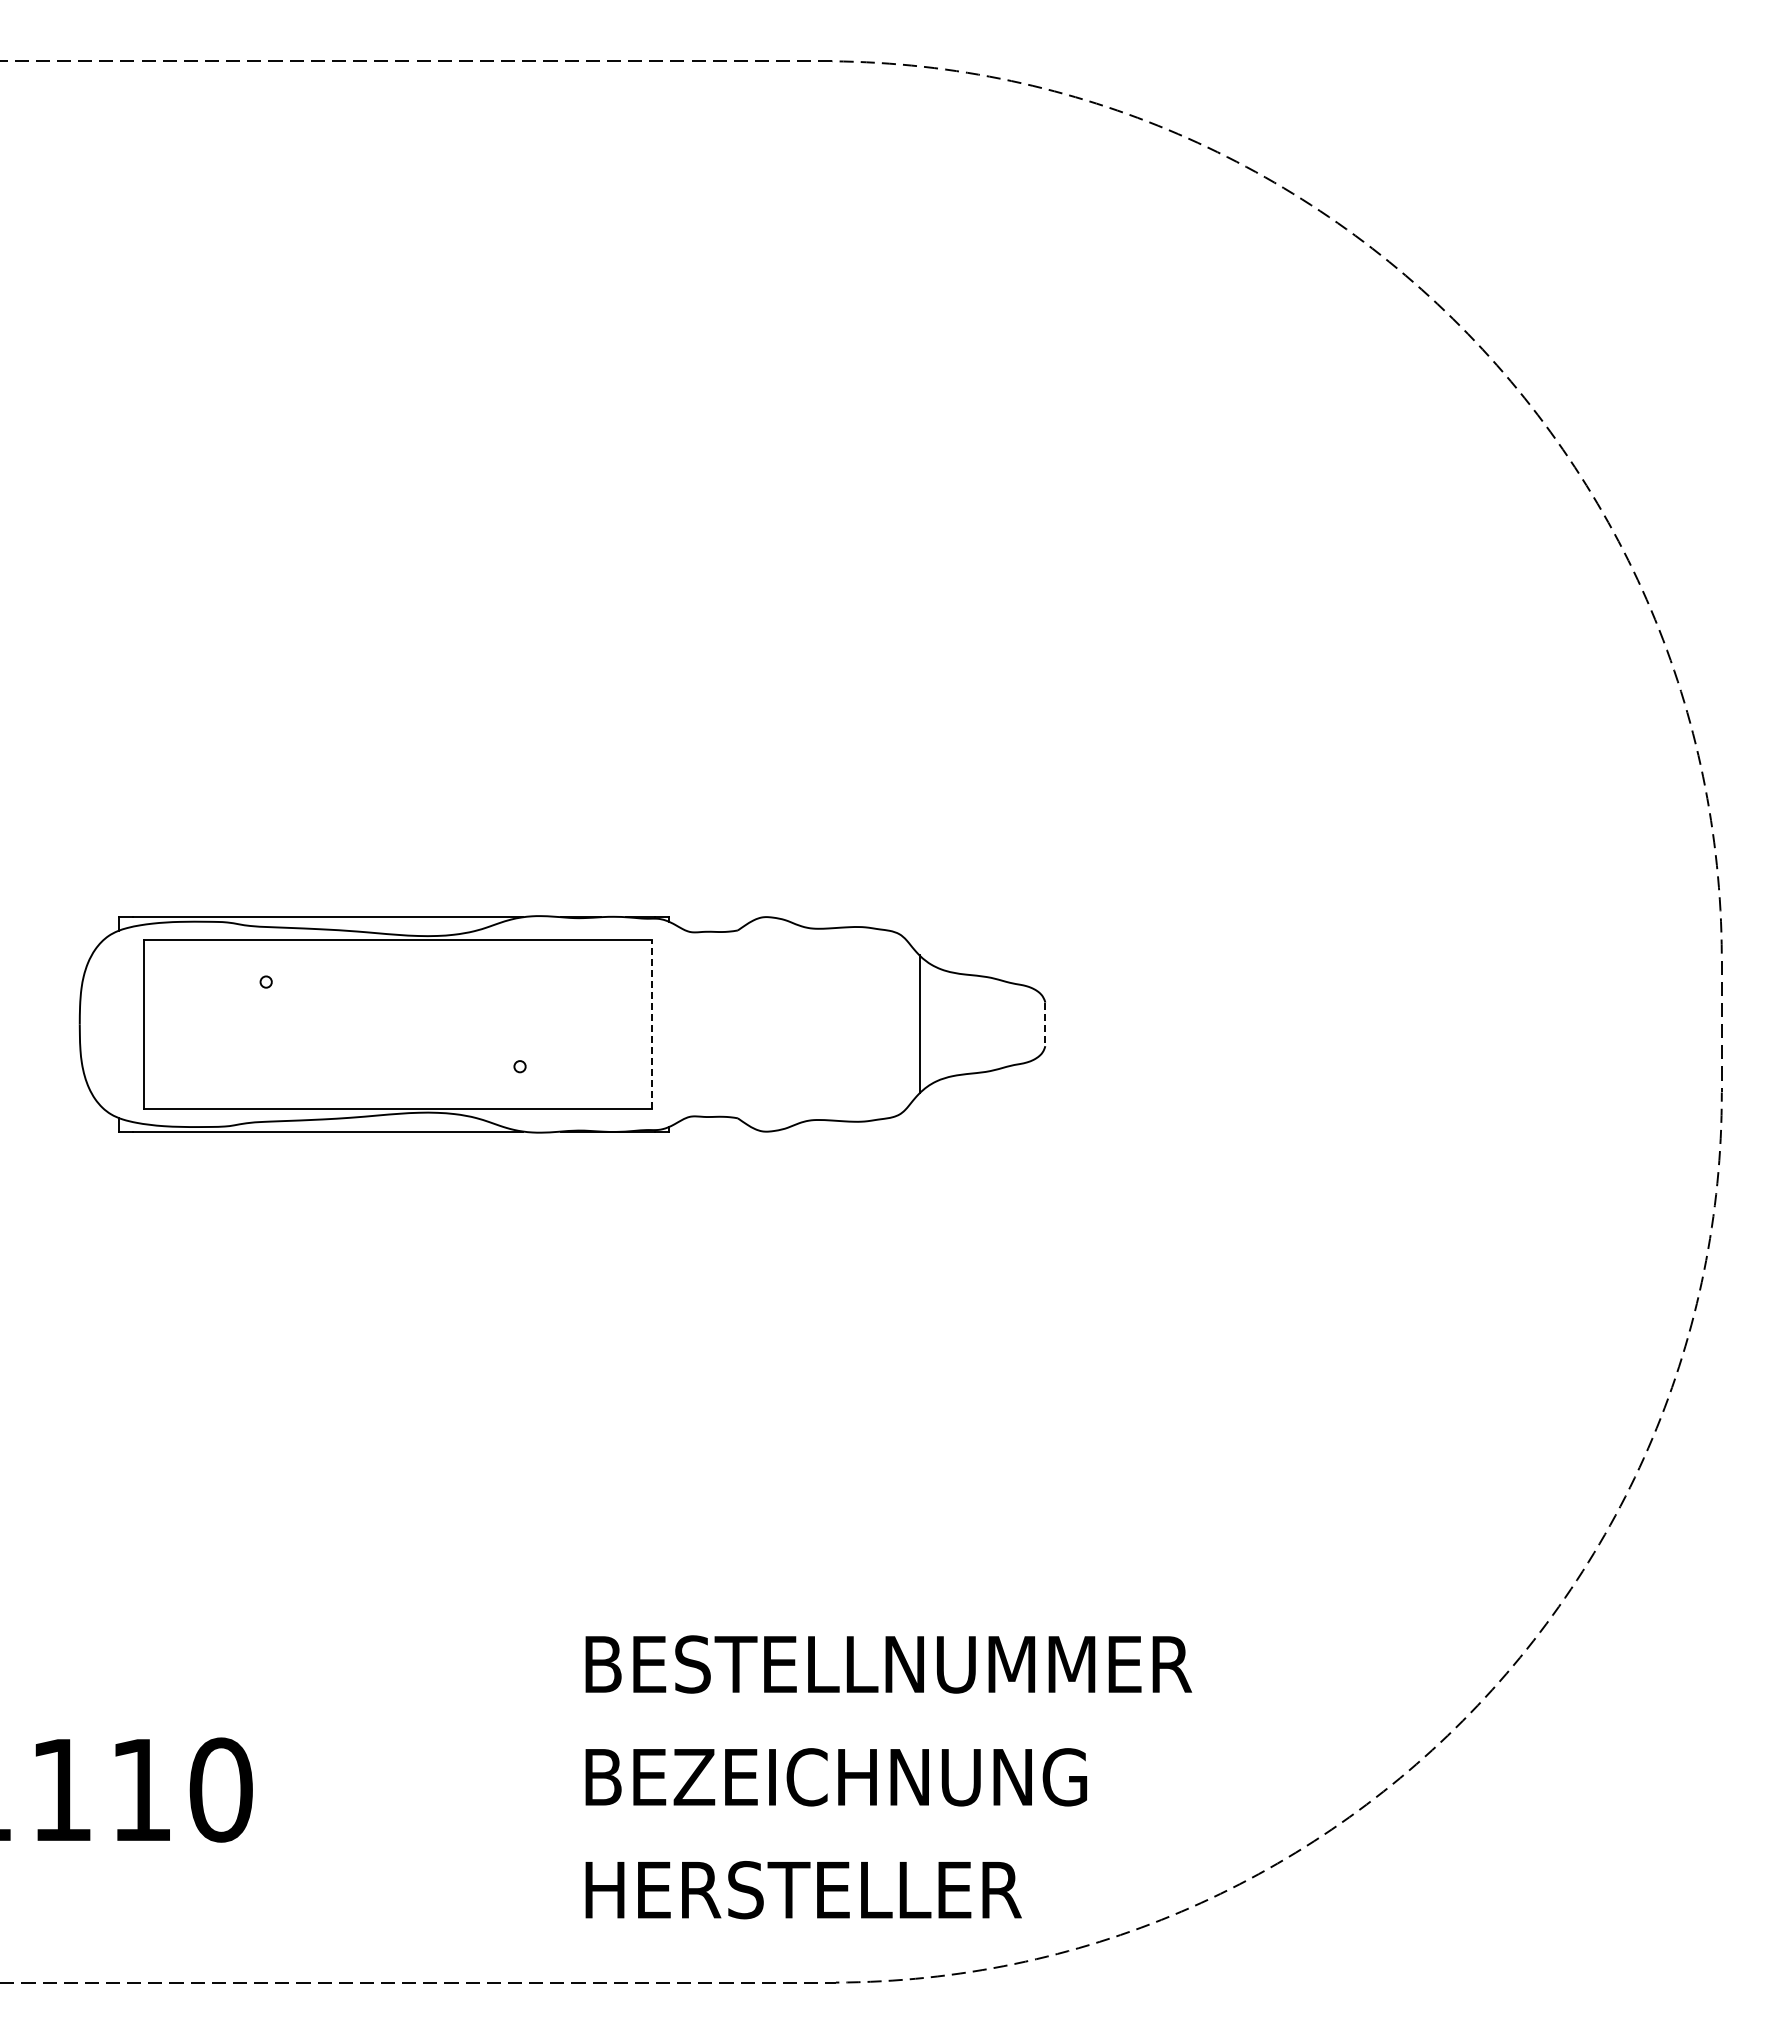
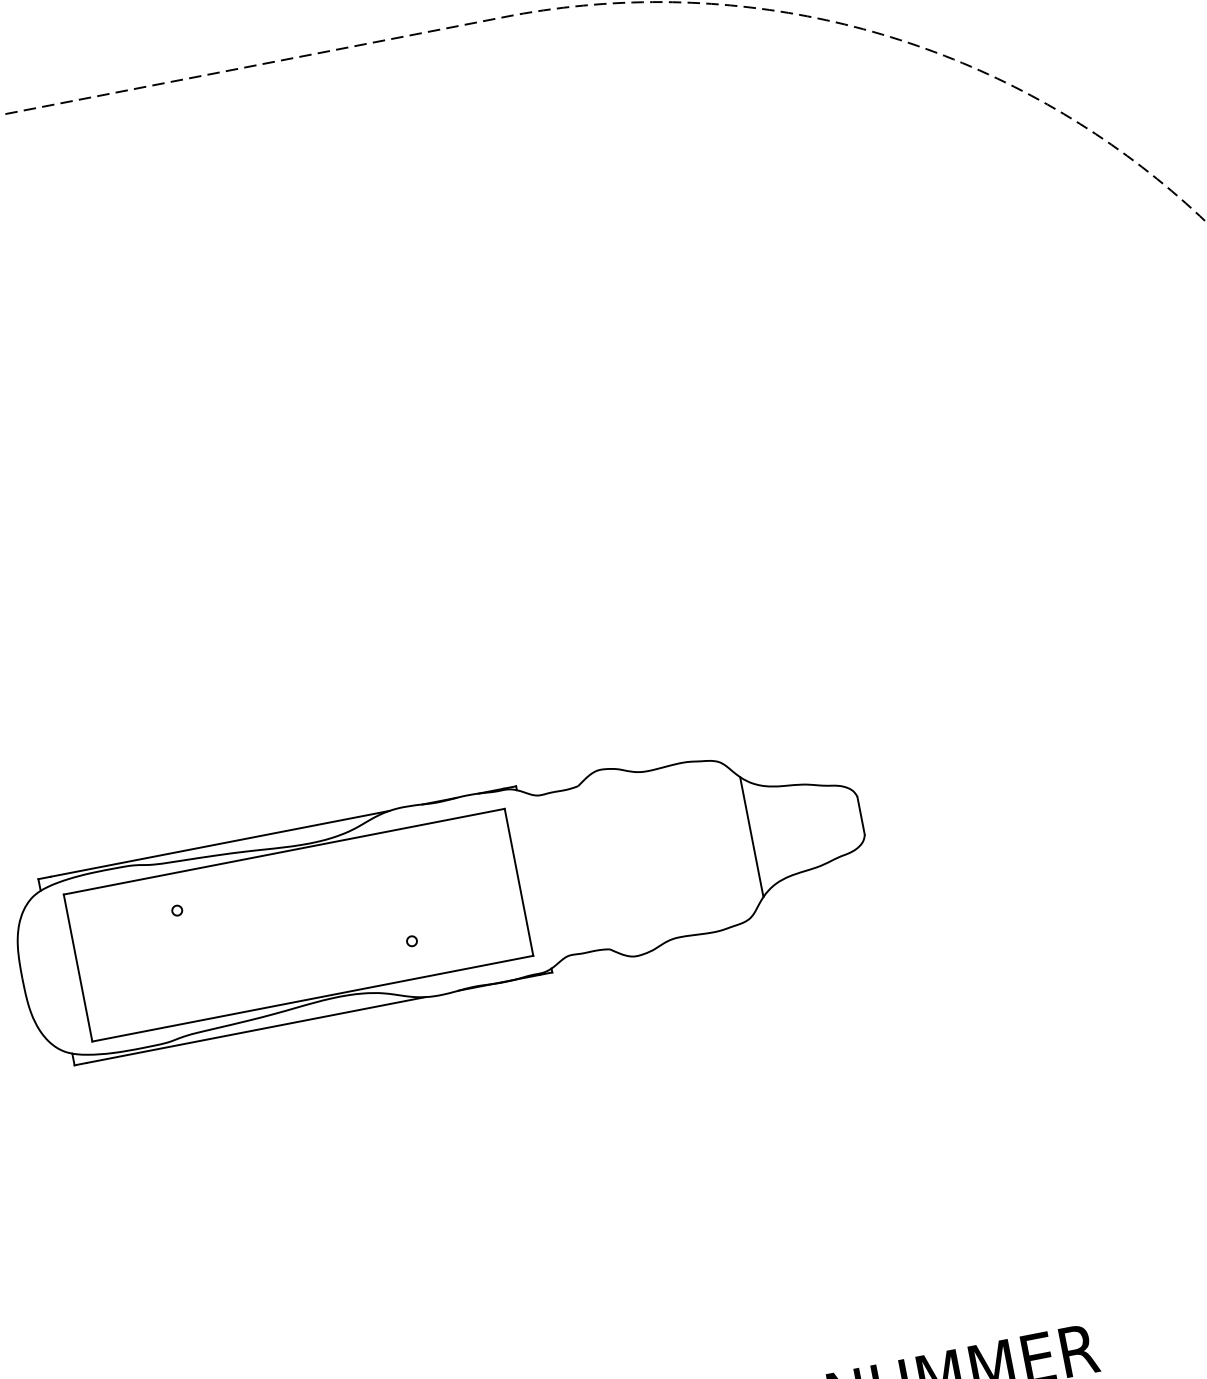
line: (651, 1024) -> (519, 882), dashed -> solid
line: (1045, 1024) -> (861, 815), dashed -> solid

